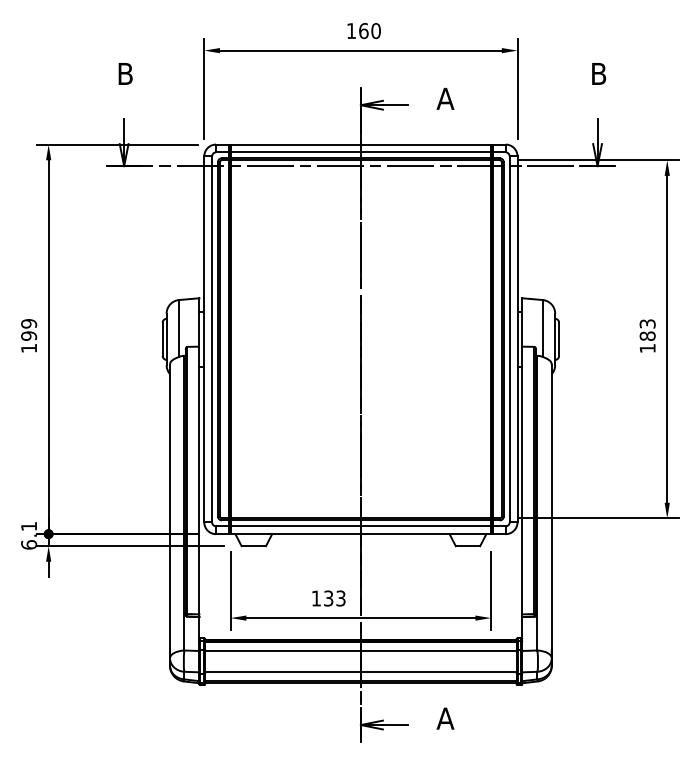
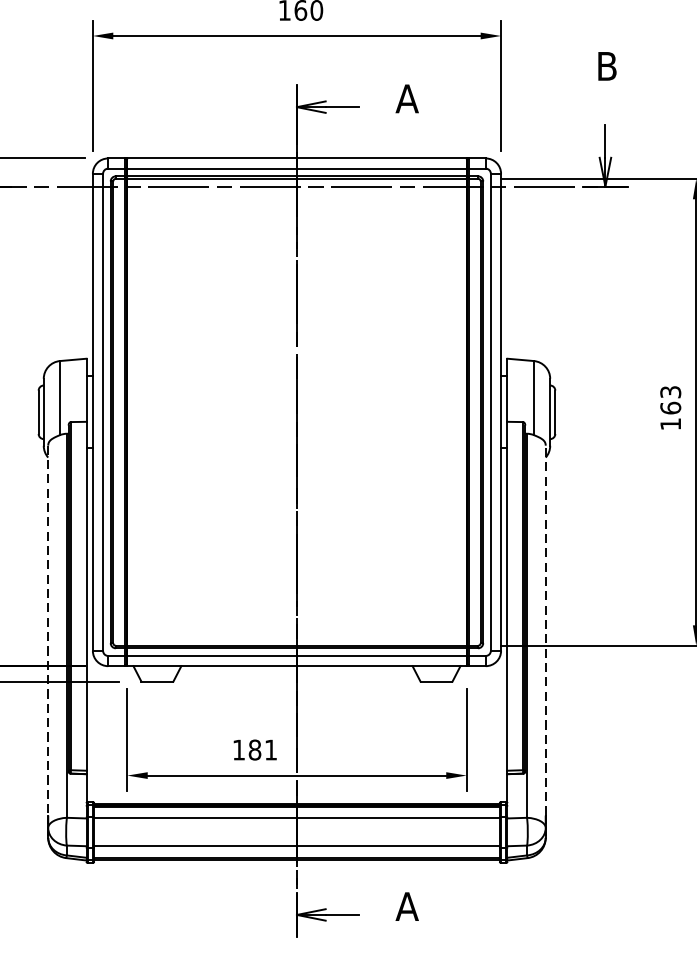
text: (647, 335) -> (670, 407), 183 -> 163
line: (170, 506) -> (48, 630), solid -> dashed
line: (551, 506) -> (545, 630), solid -> dashed
text: (334, 598) -> (262, 750), 133 -> 181

